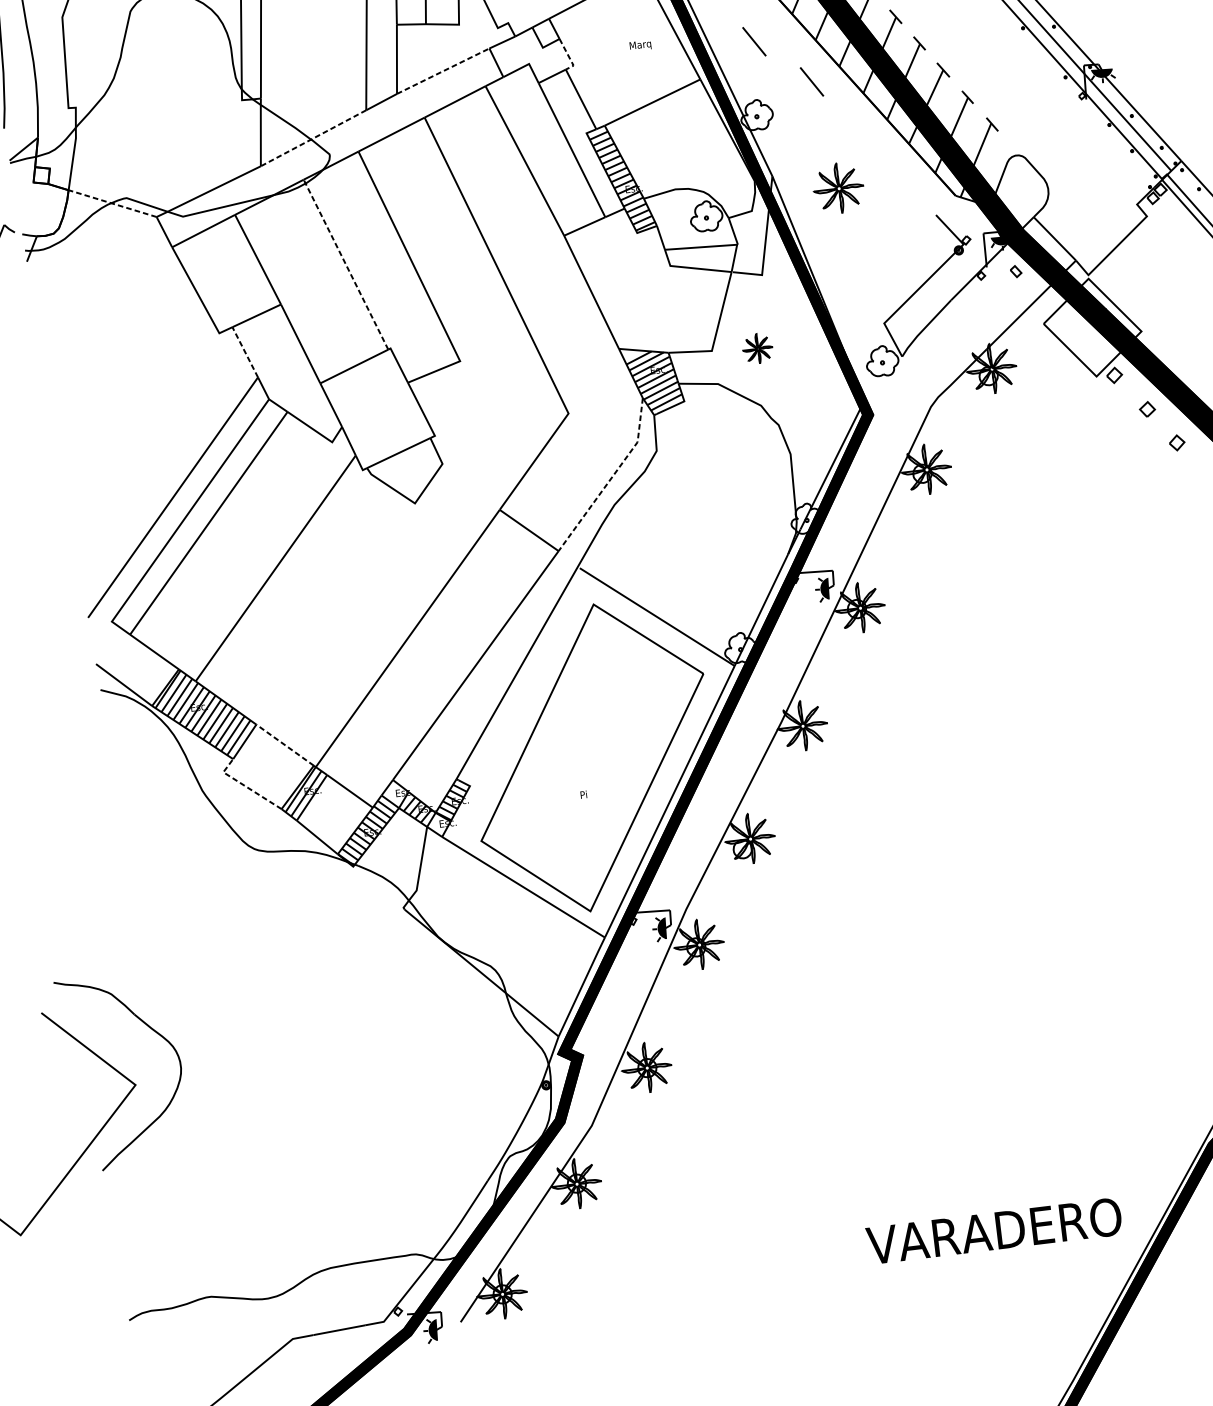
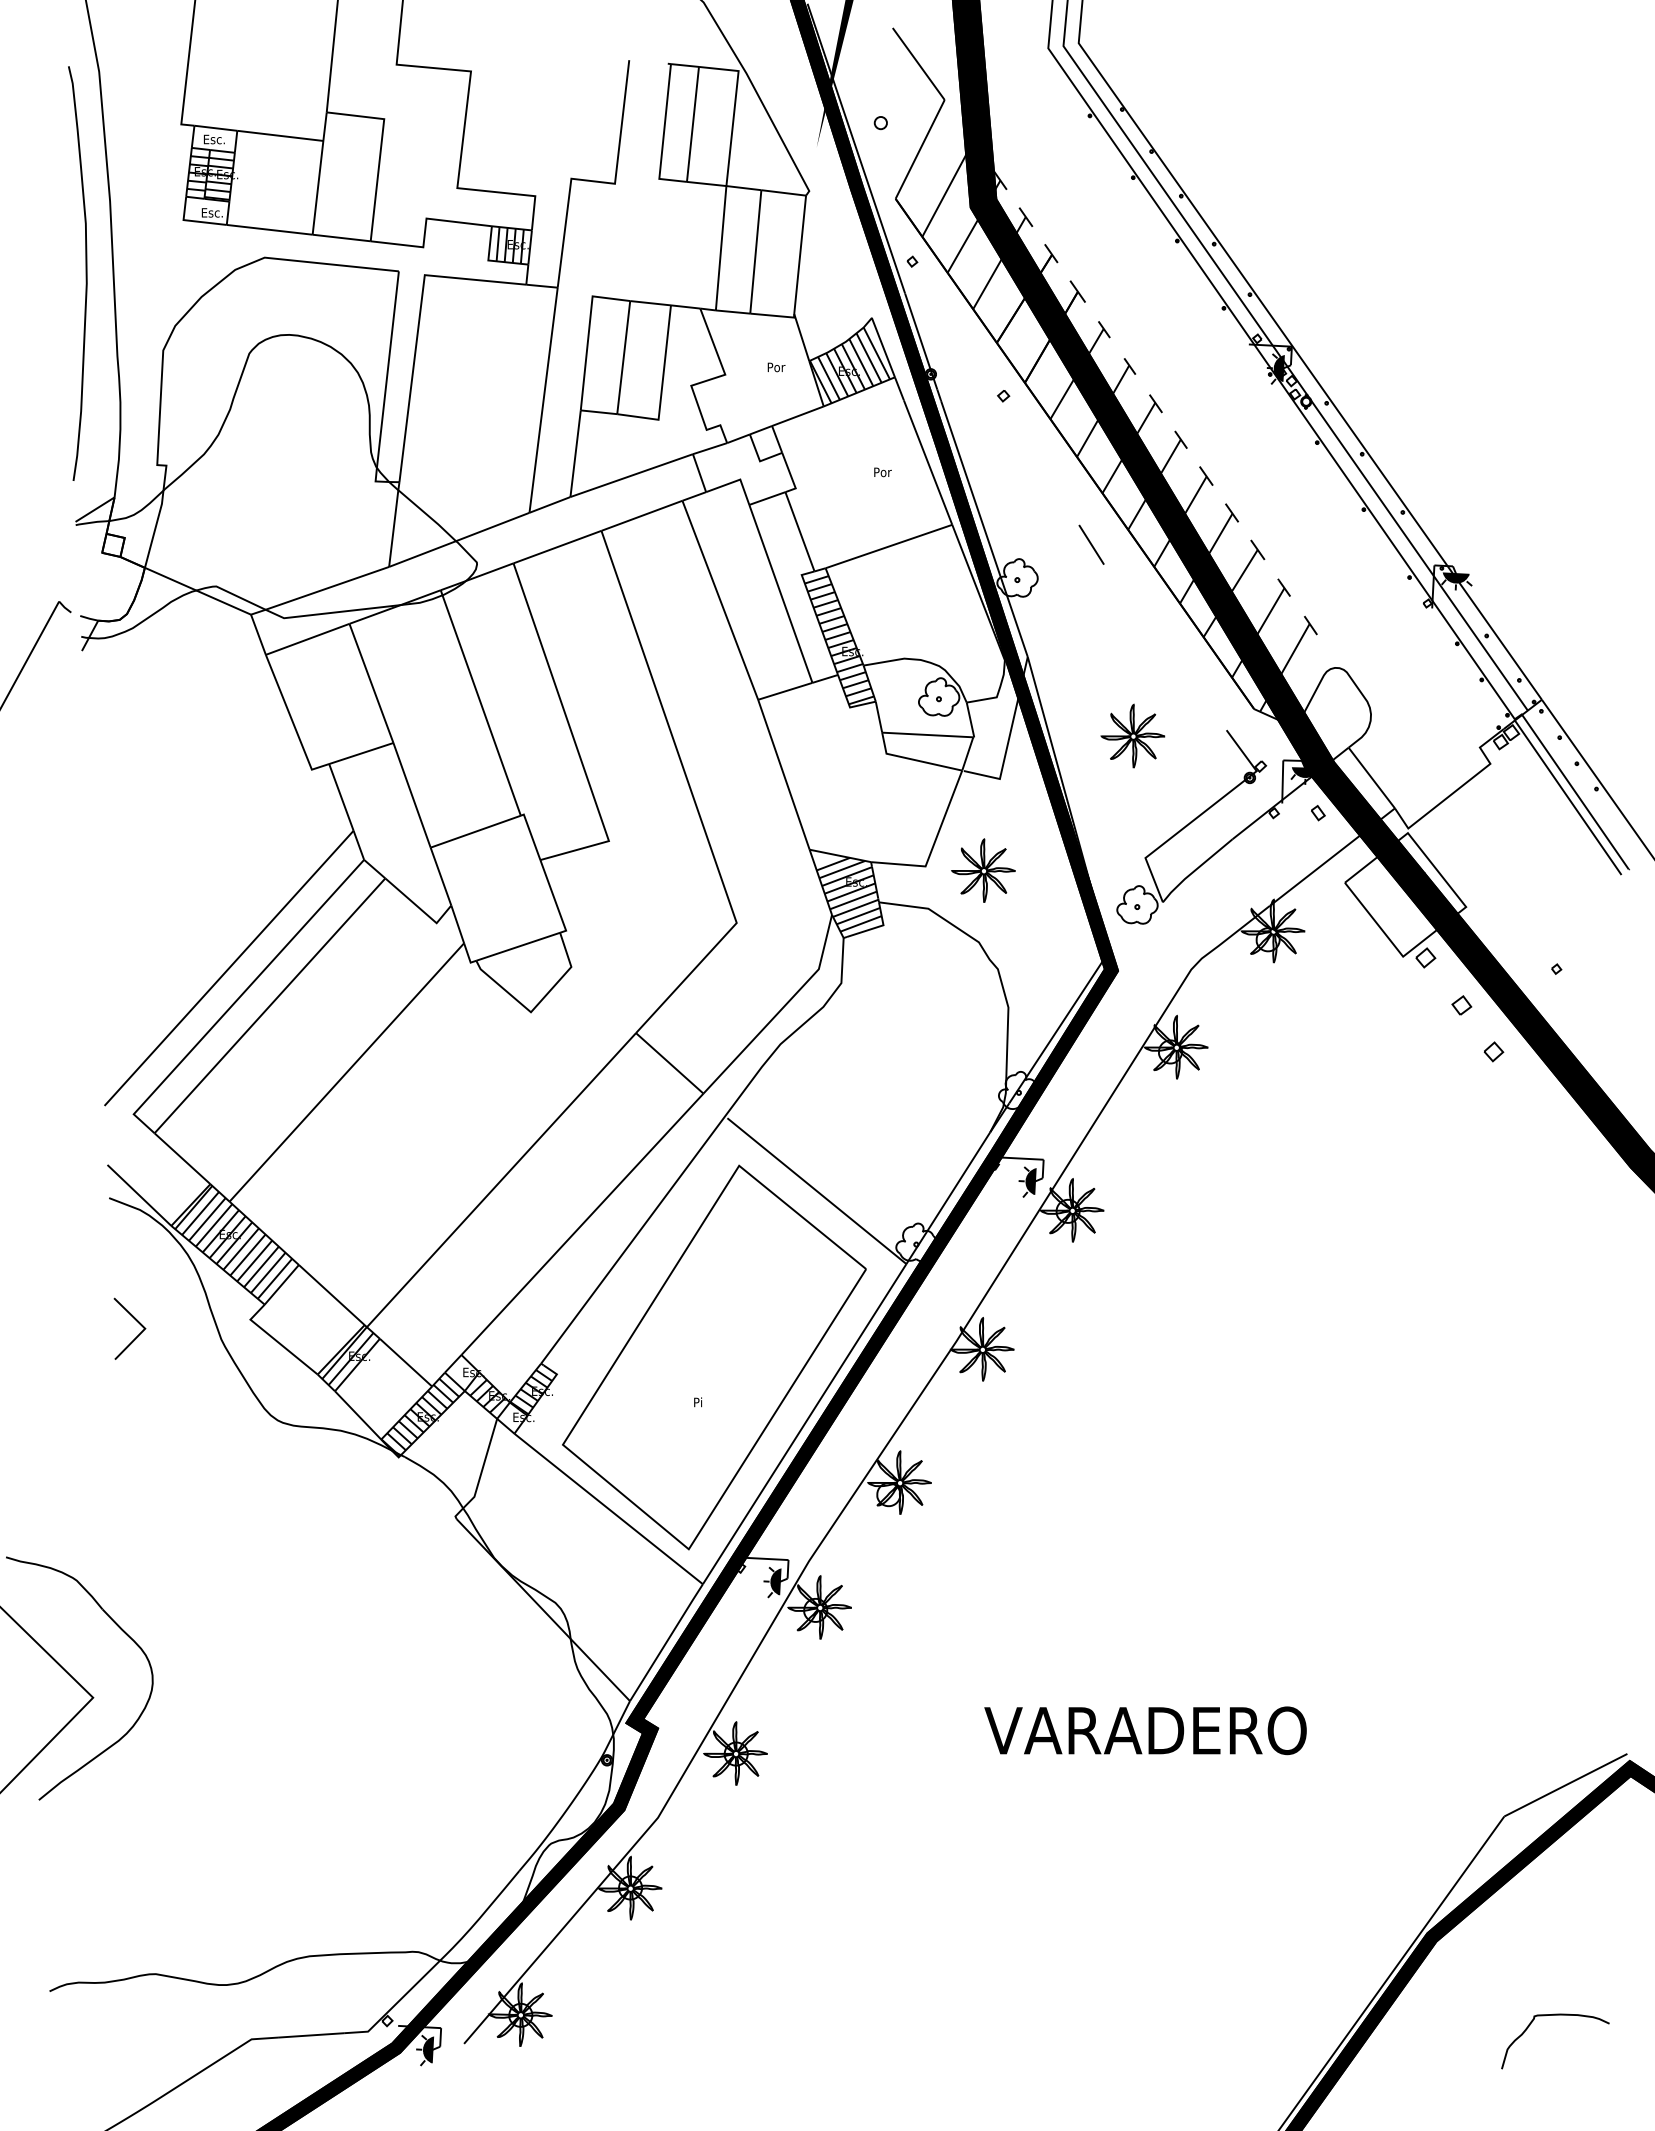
line: (754, 41) -> (1025, 485), removed
text: (640, 45) -> (882, 473), Marq -> Por
line: (569, 56) -> (791, 476), dashed -> solid
line: (443, 71) -> (631, 475), dashed -> solid
line: (312, 138) -> (458, 540), dashed -> solid
part: (838, 187) -> (1132, 735), moved
line: (113, 203) -> (198, 591), dashed -> solid
line: (345, 263) -> (480, 701), dashed -> solid
part: (757, 348) -> (983, 870), size x1.67
line: (245, 352) -> (341, 797), dashed -> solid
line: (611, 478) -> (780, 1010), dashed -> solid
line: (284, 744) -> (331, 1294), dashed -> solid
line: (133, 784) -> (136, 1321), added
line: (245, 785) -> (275, 1339), dashed -> solid
text: (994, 1231) -> (1145, 1730), moved

